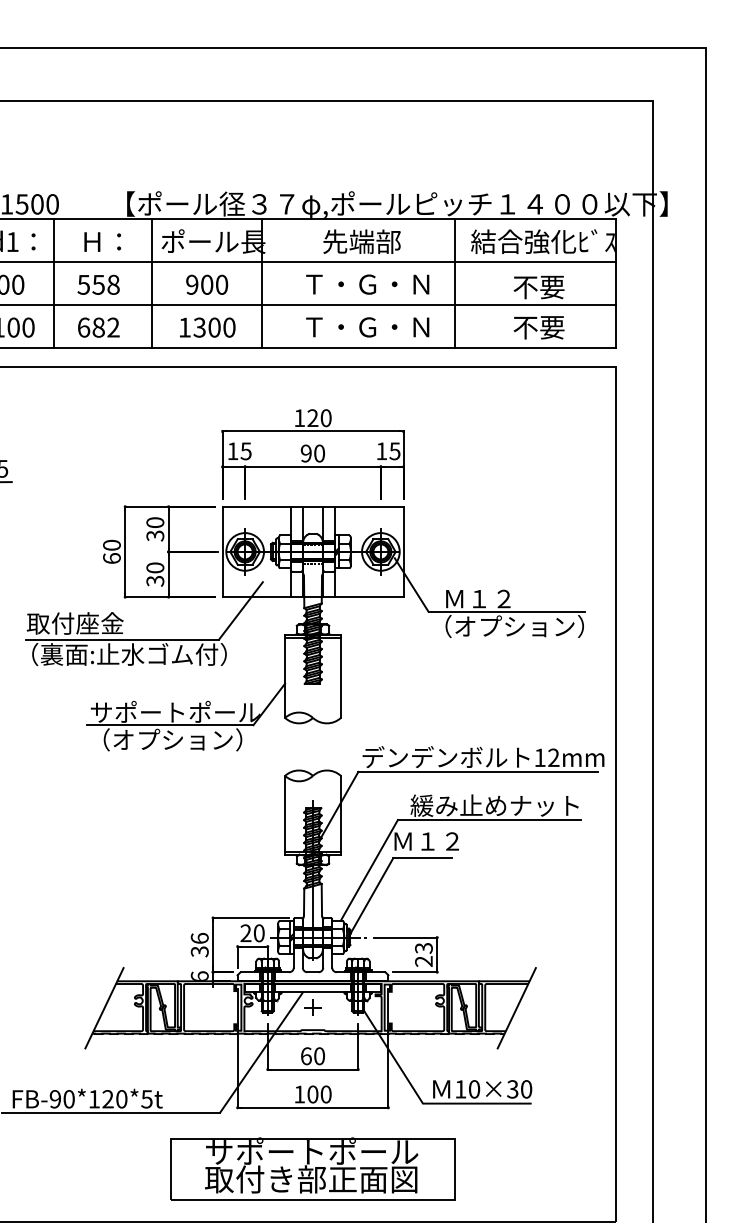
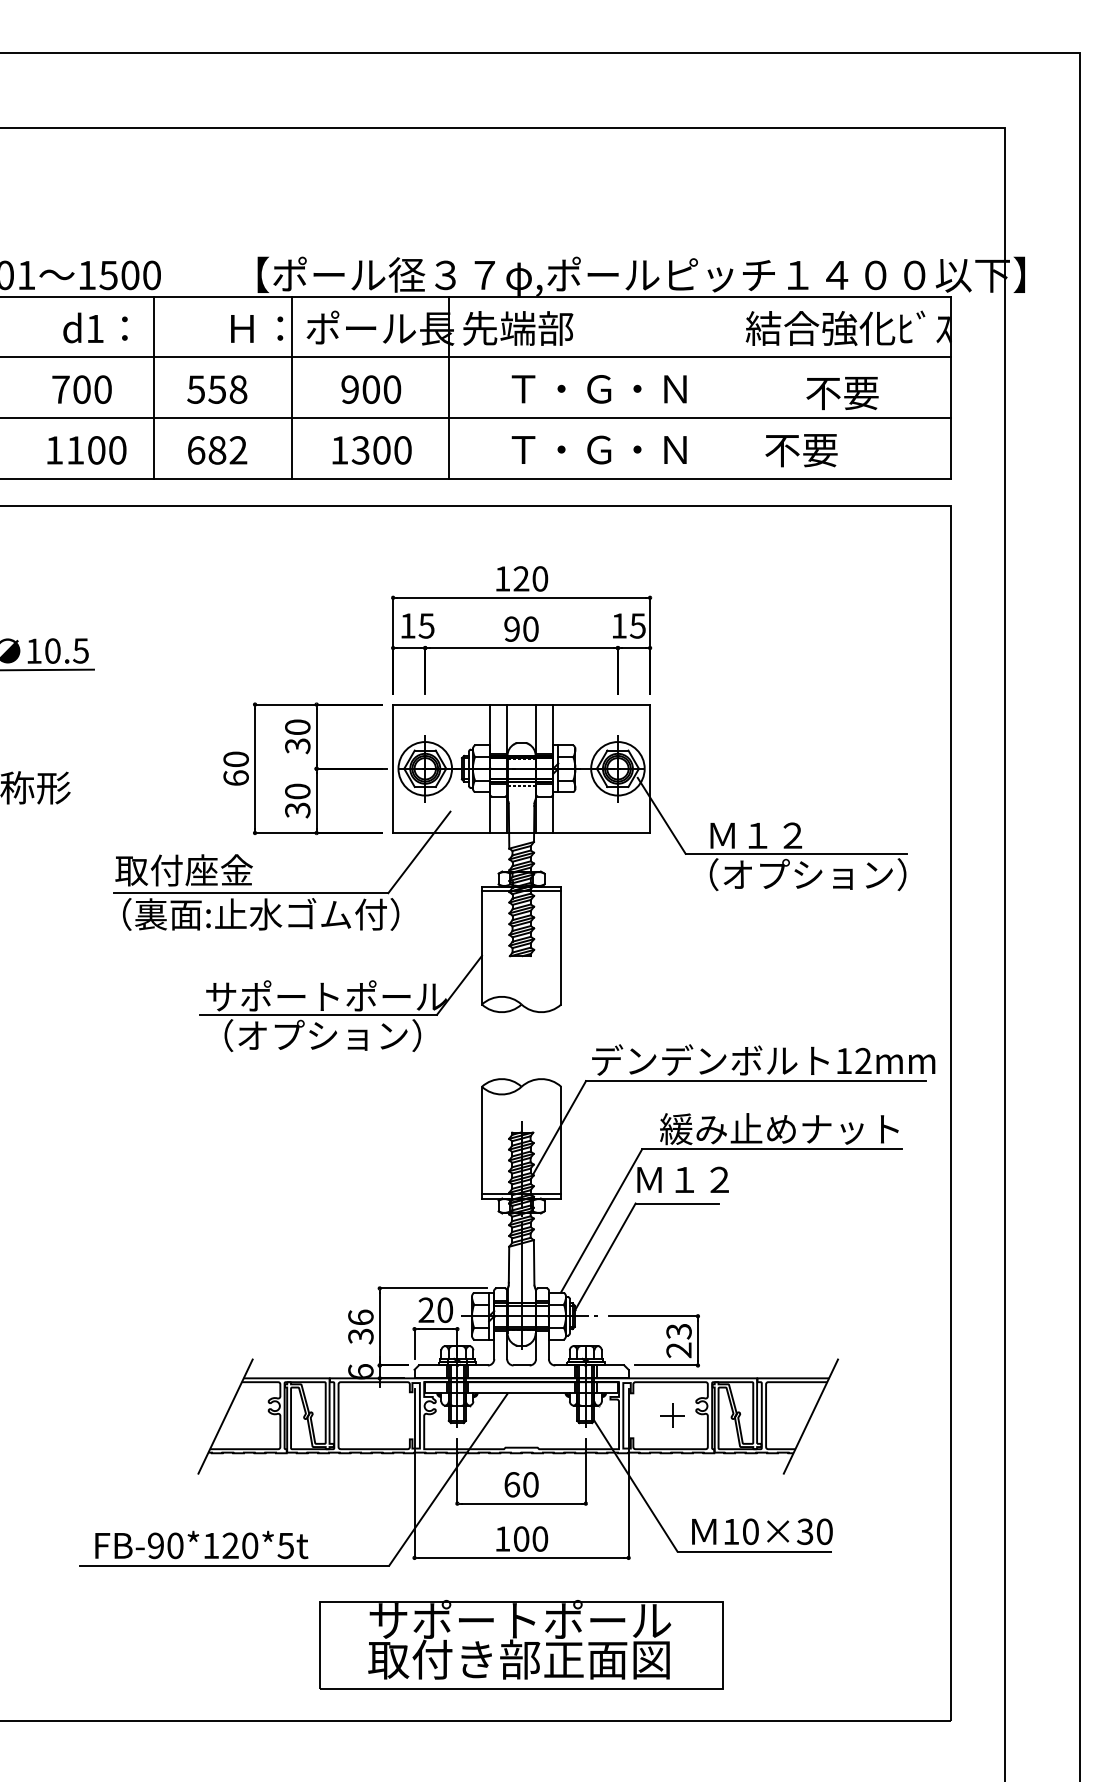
text: (103, 241) -> (257, 328), moved
text: (362, 241) -> (518, 328), moved
line: (454, 283) -> (722, 387), removed
text: (539, 327) -> (801, 450), moved
part: (312, 1007) -> (672, 1415), moved

